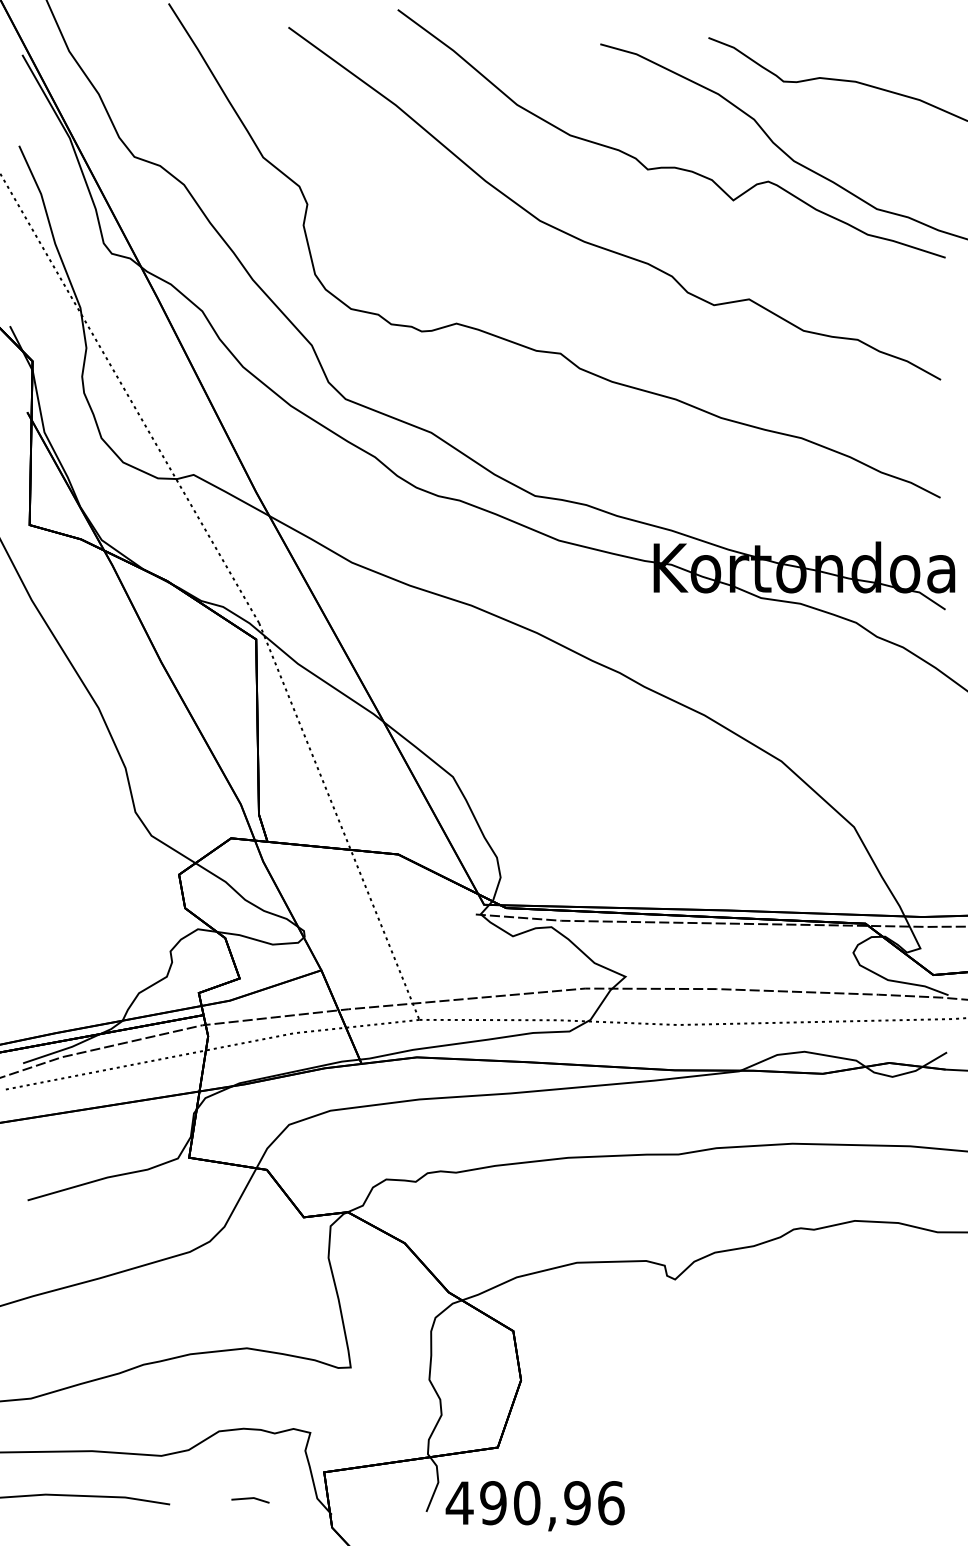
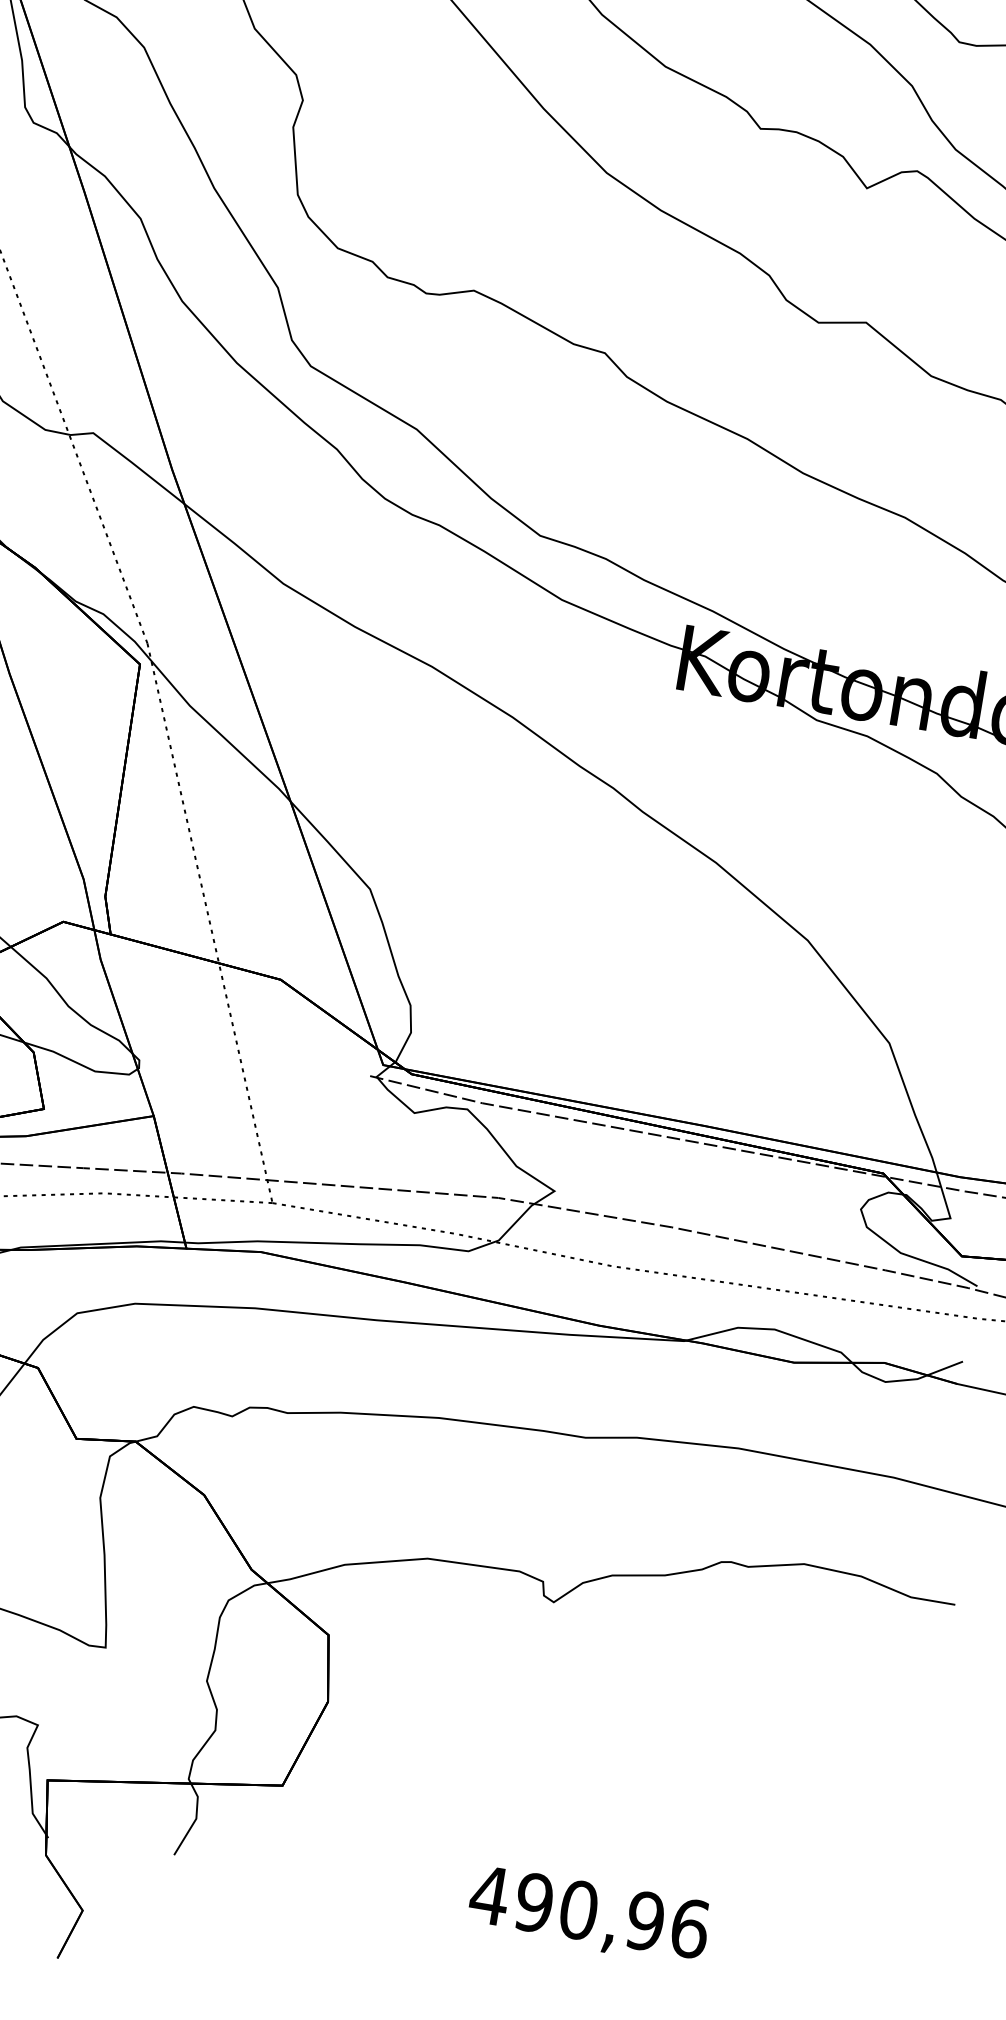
text: (534, 1506) -> (587, 1916), moved

